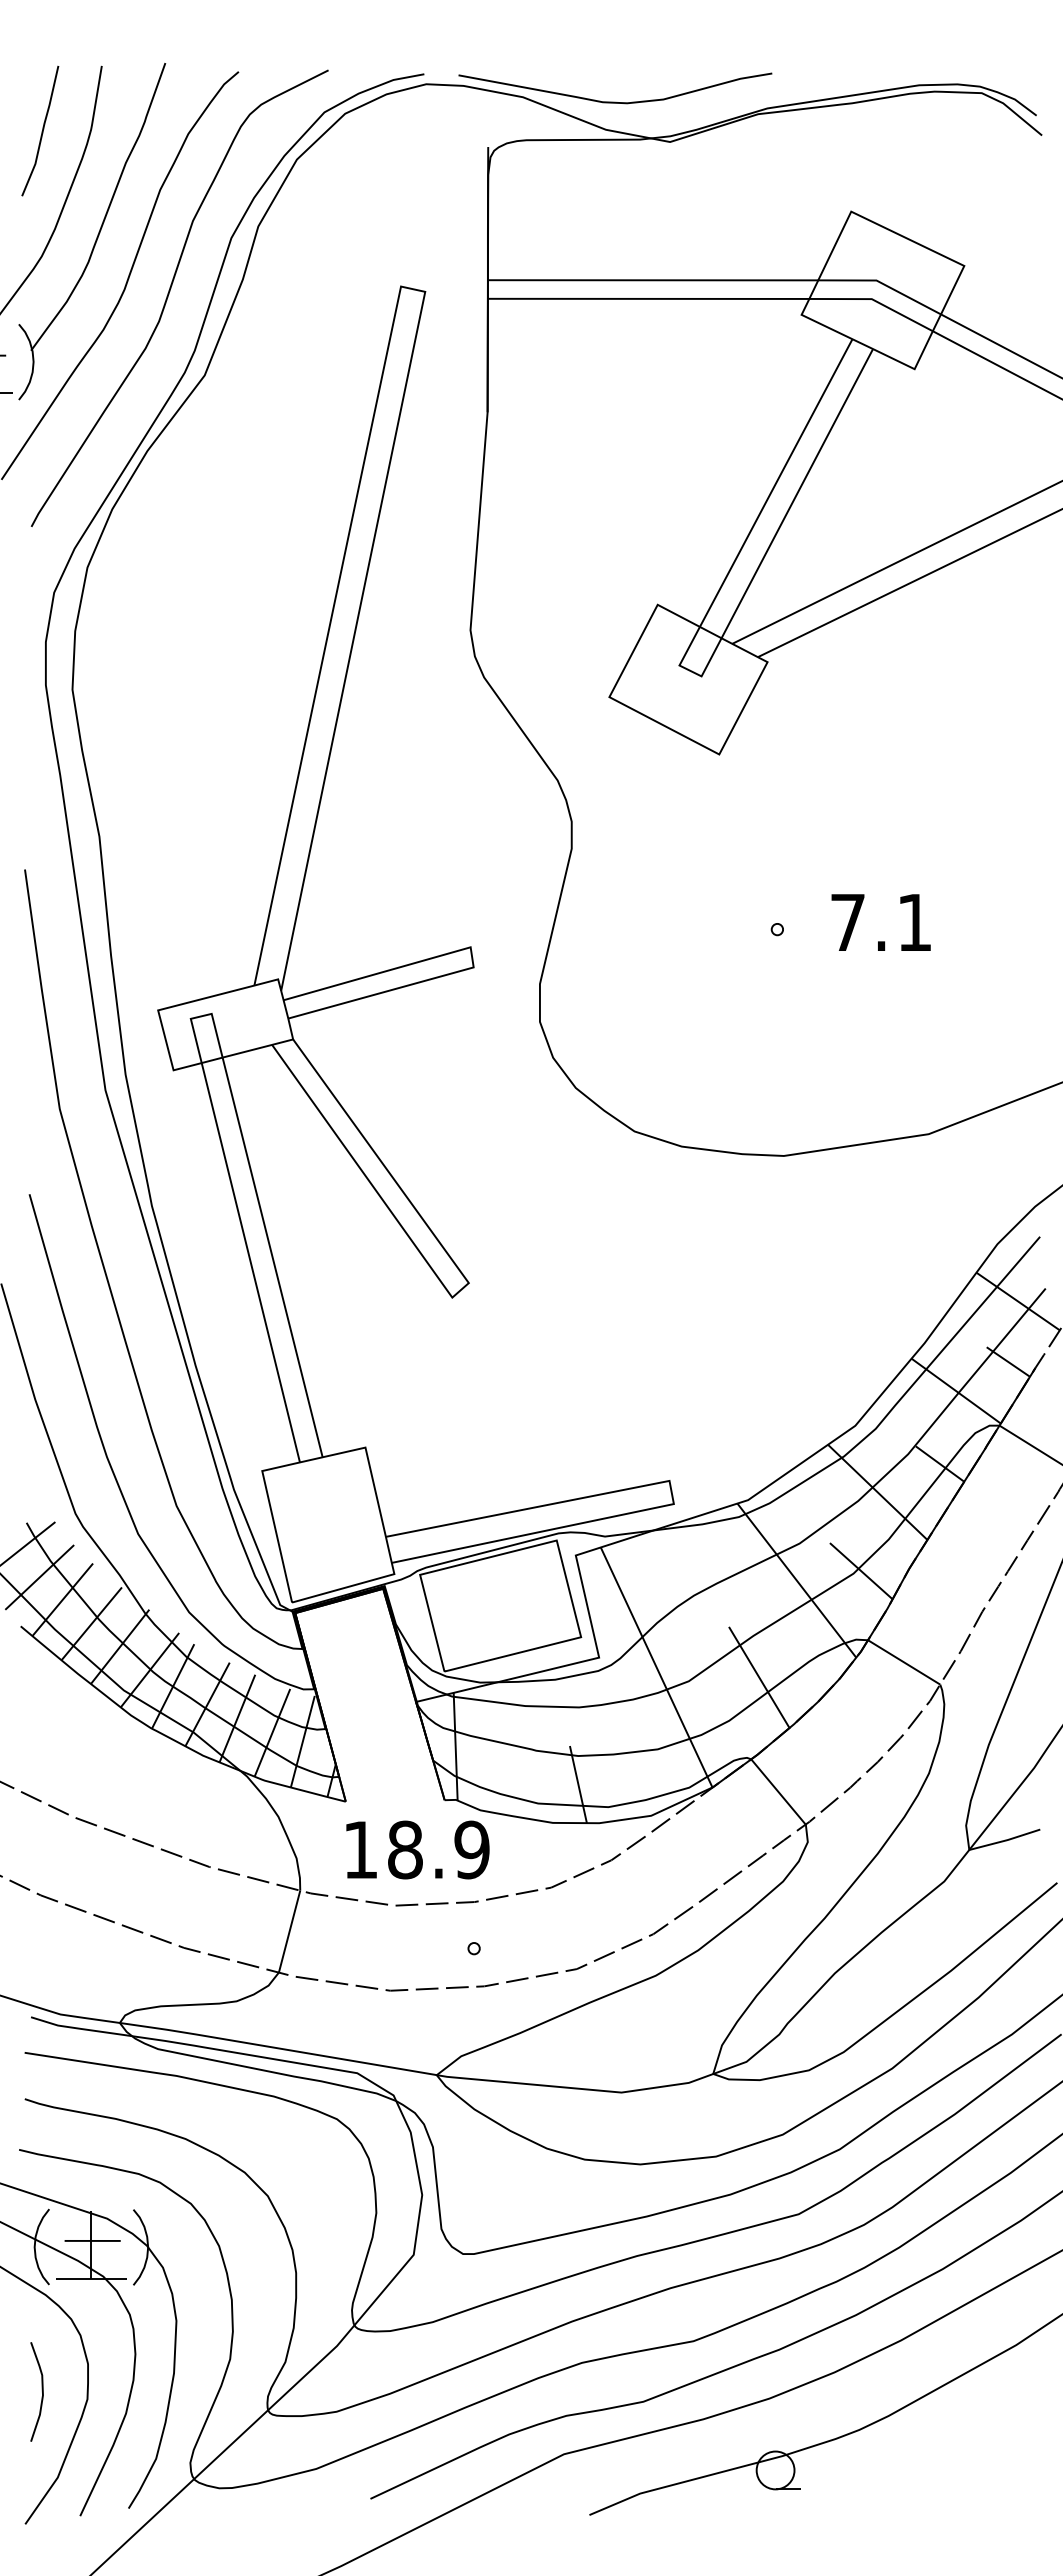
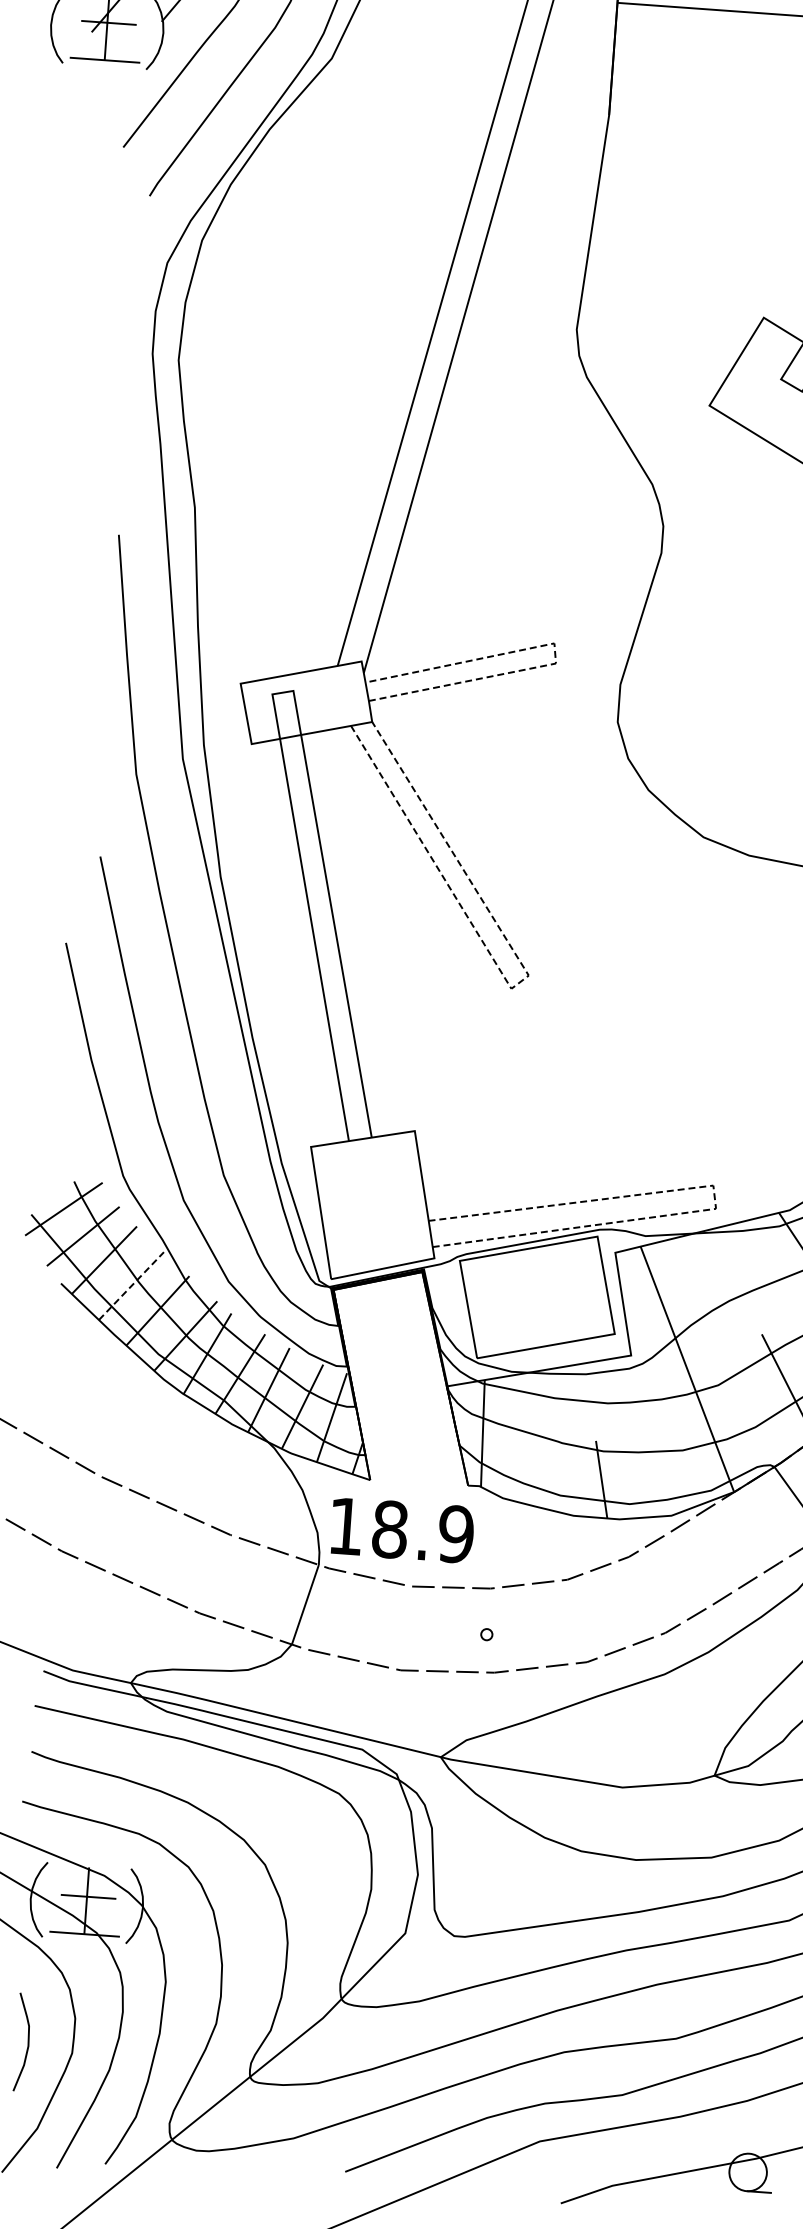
line: (471, 955) -> (554, 651), solid -> dashed
line: (456, 1293) -> (515, 985), solid -> dashed
line: (671, 1491) -> (714, 1196), solid -> dashed
line: (92, 1623) -> (132, 1285), solid -> dashed
text: (417, 1849) -> (402, 1529), moved

